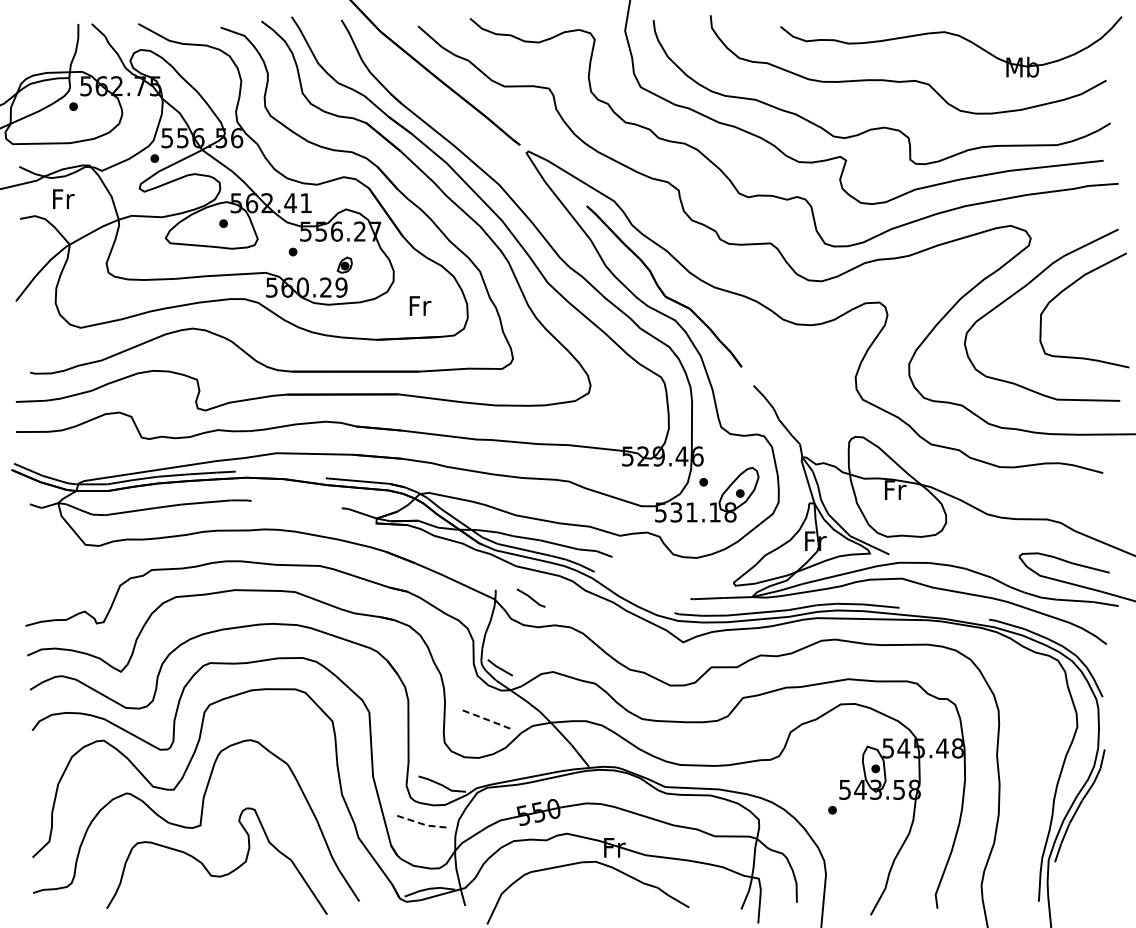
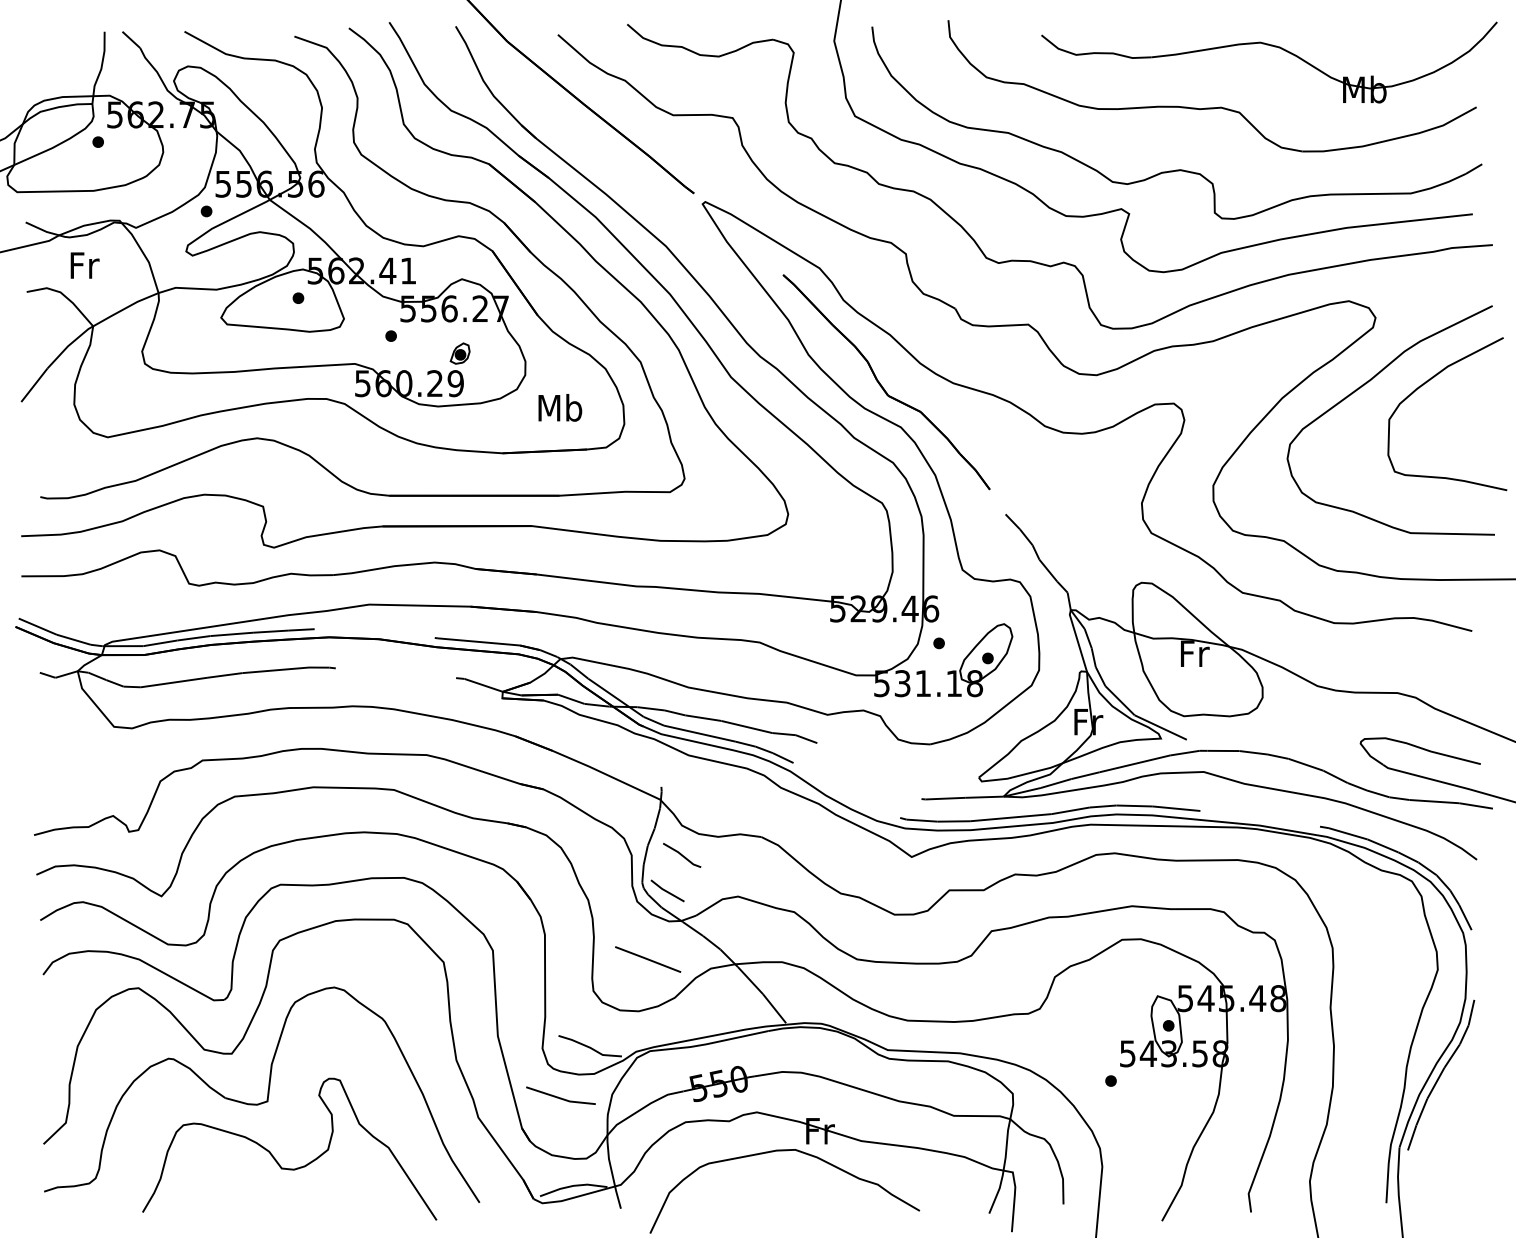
text: (419, 305) -> (559, 407), Fr -> Mb
line: (530, 597) -> (681, 854), moved
line: (485, 718) -> (647, 958), dashed -> solid
line: (420, 823) -> (561, 1098), dashed -> solid

